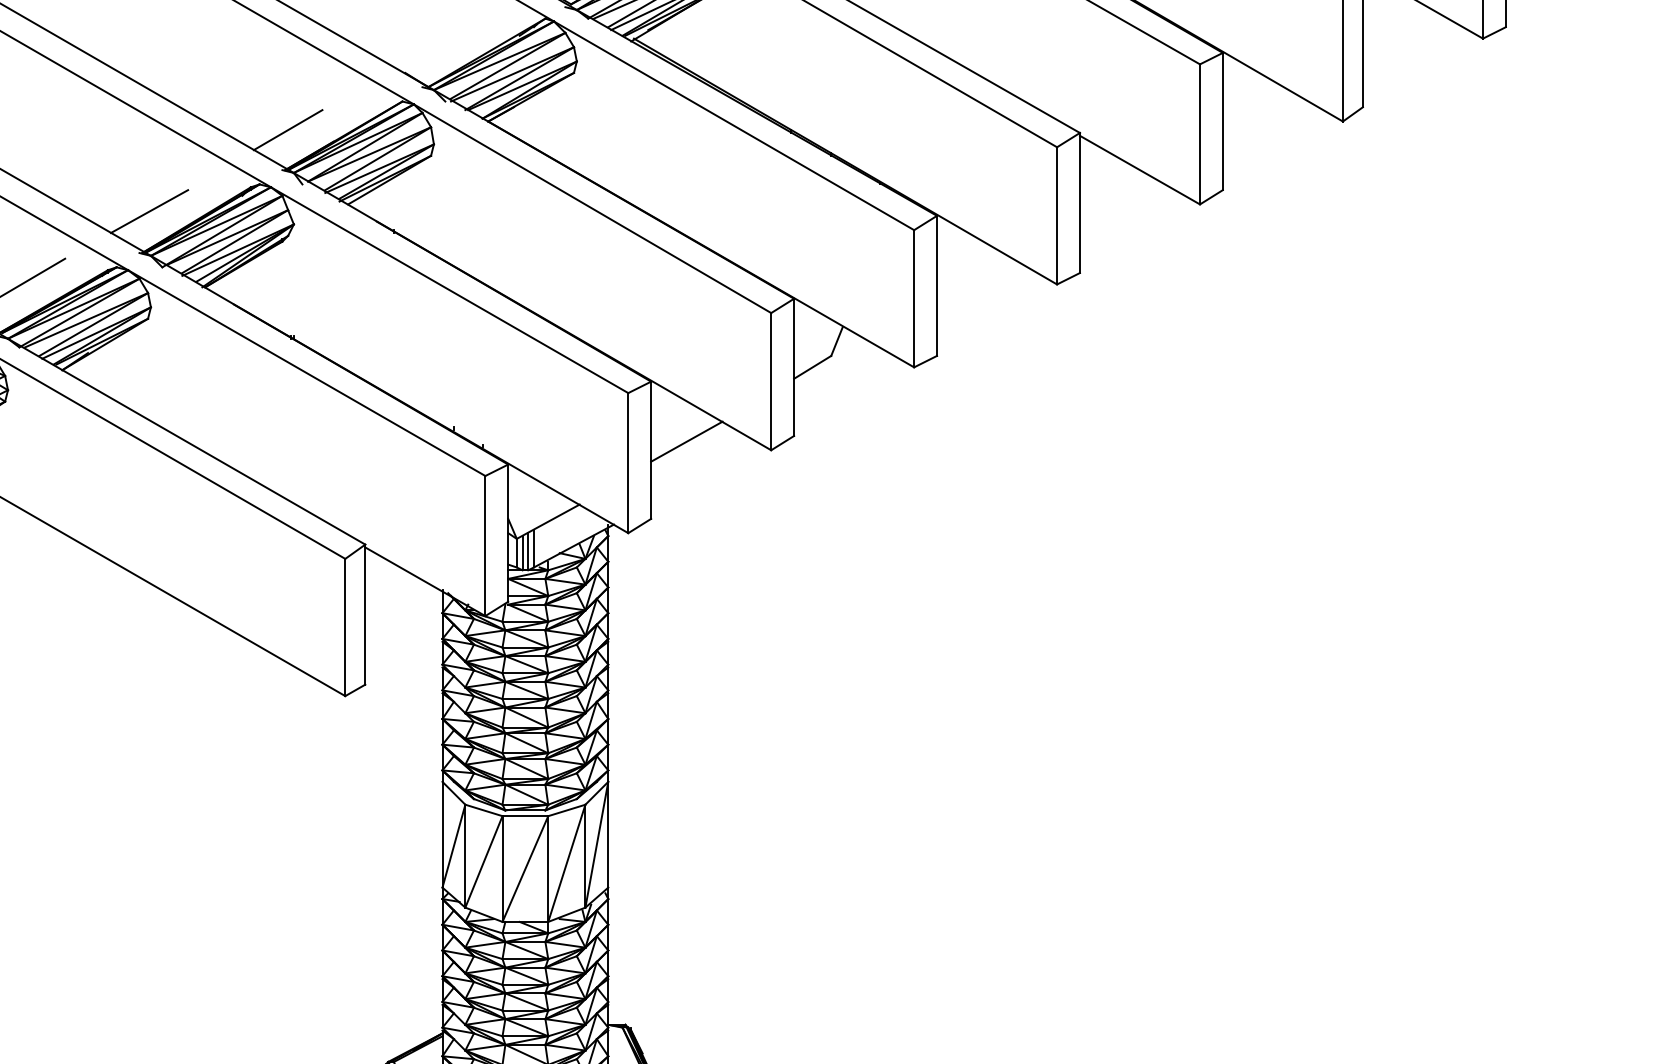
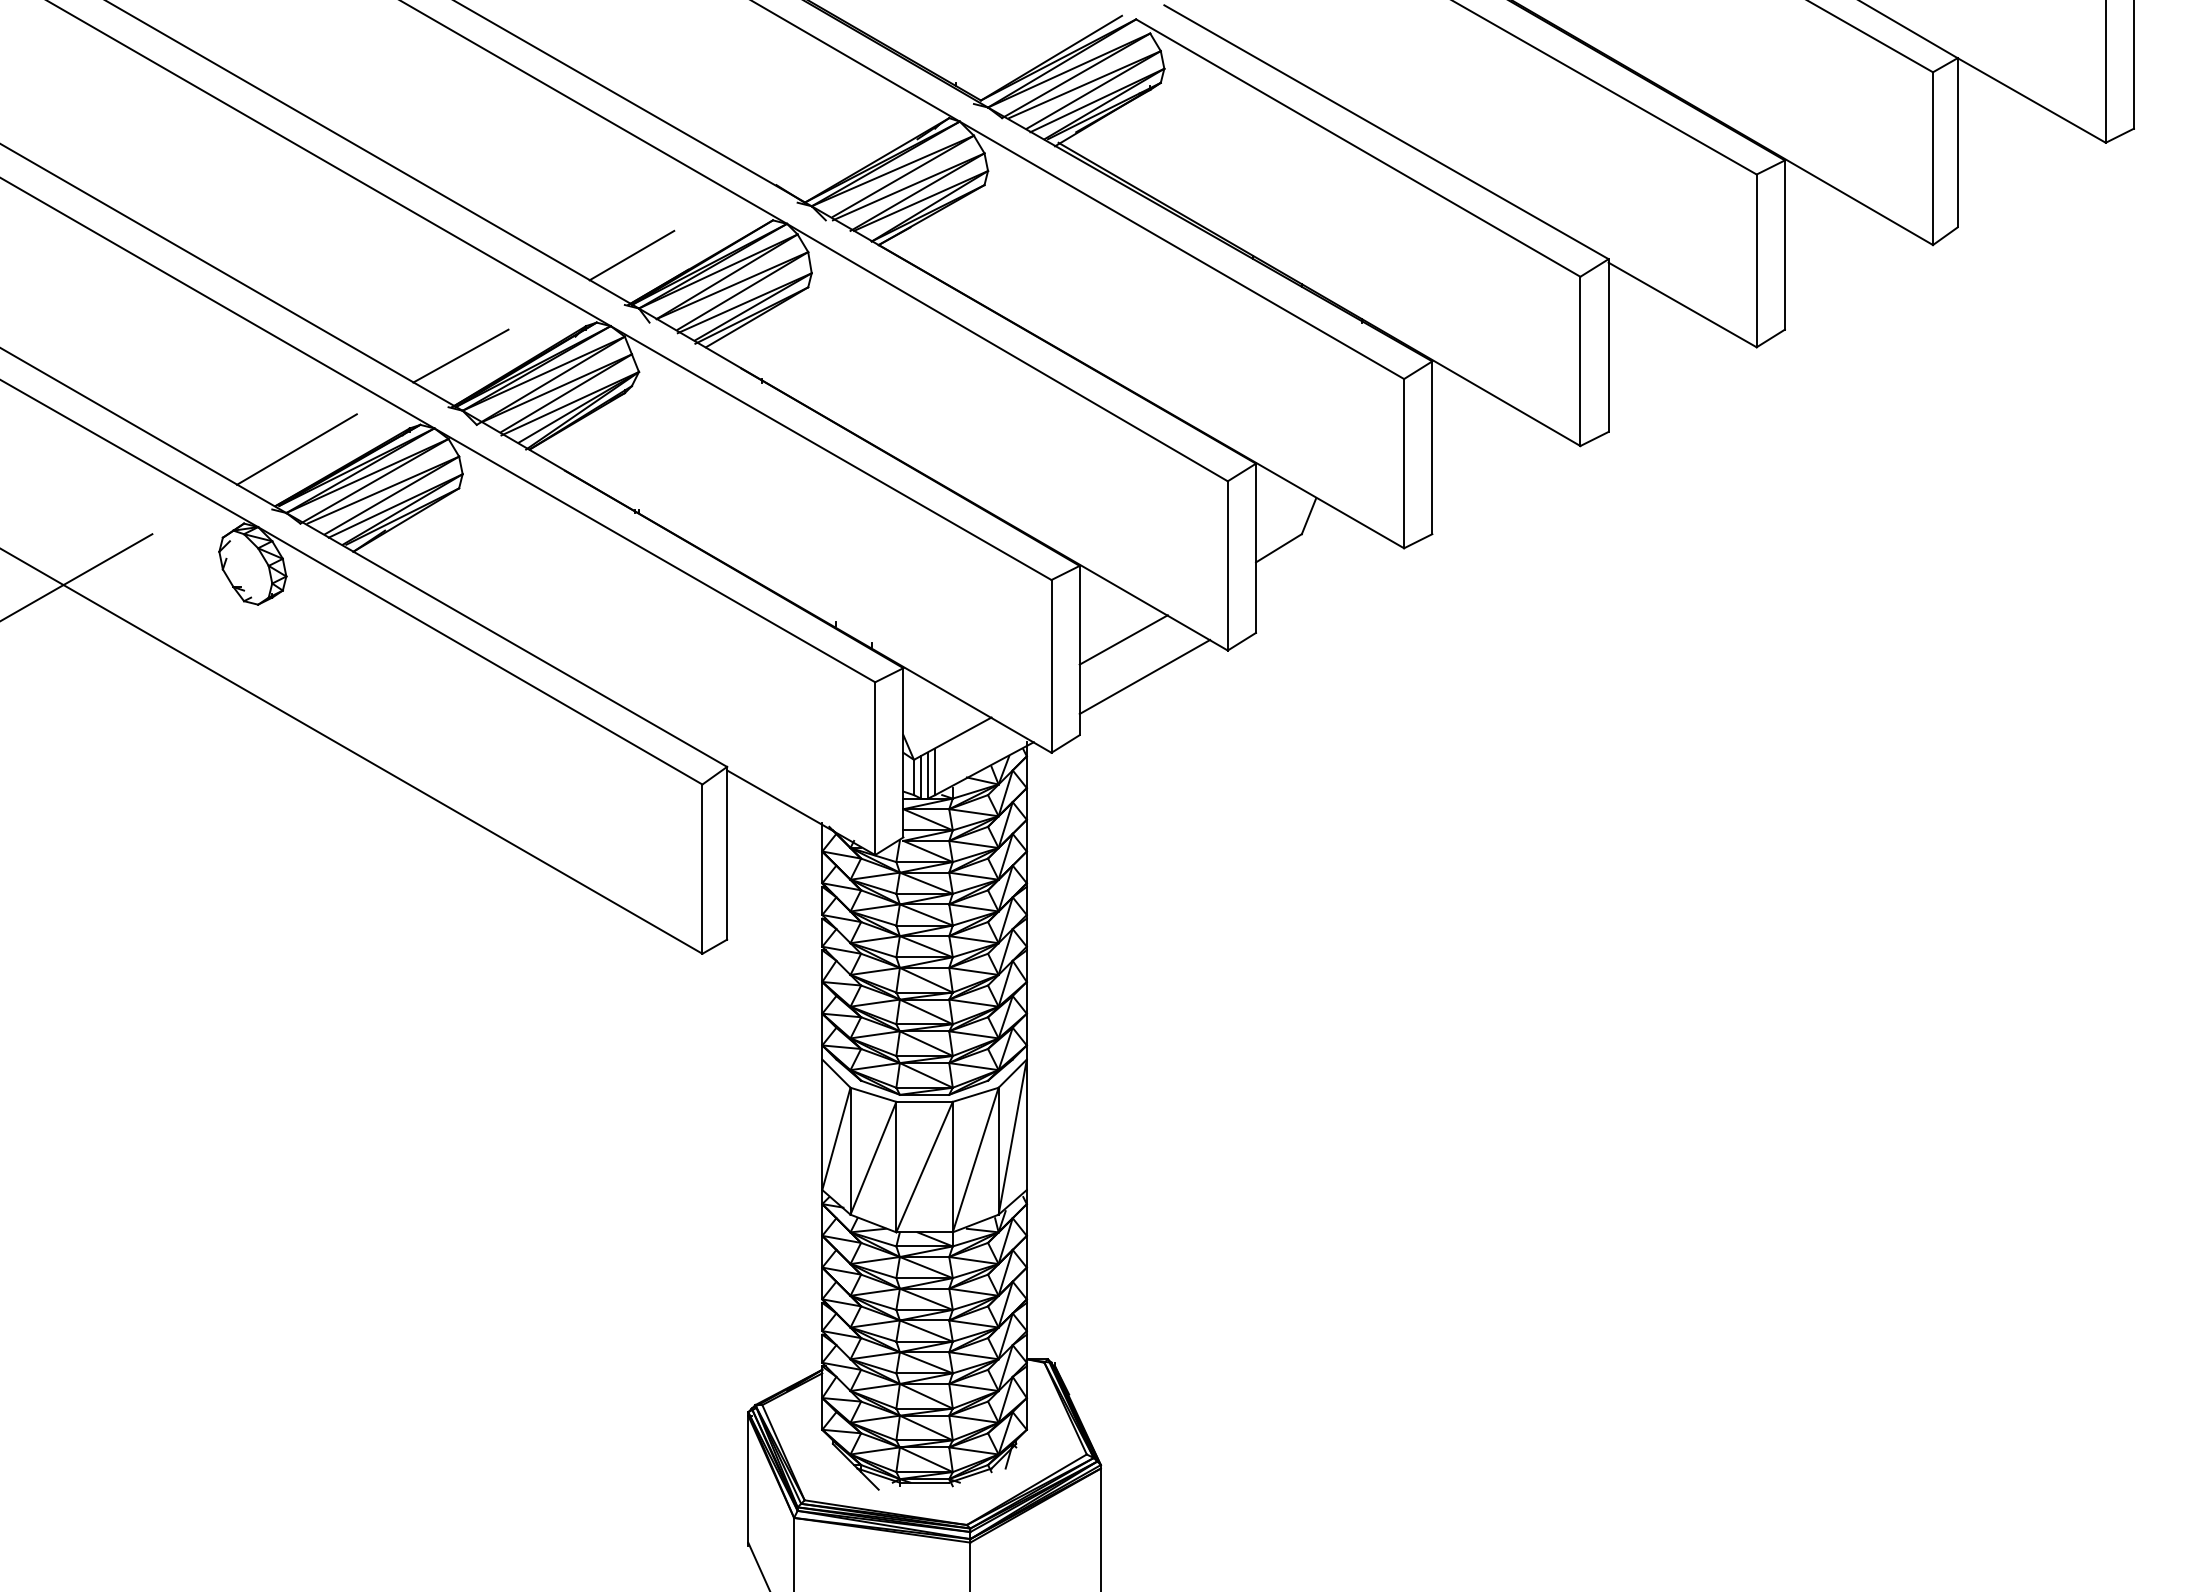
line: (703, 471) -> (1144, 676), added

